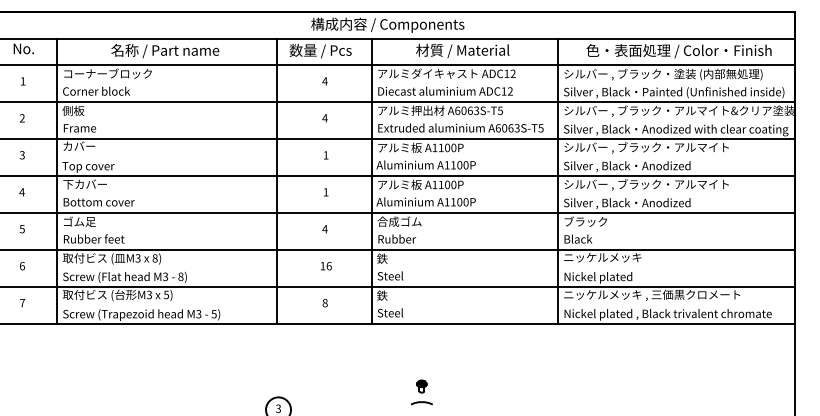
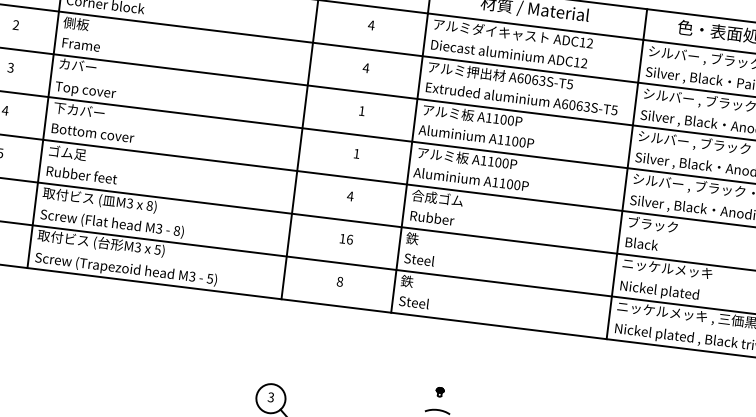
part: (421, 386) -> (439, 391), size x0.62

